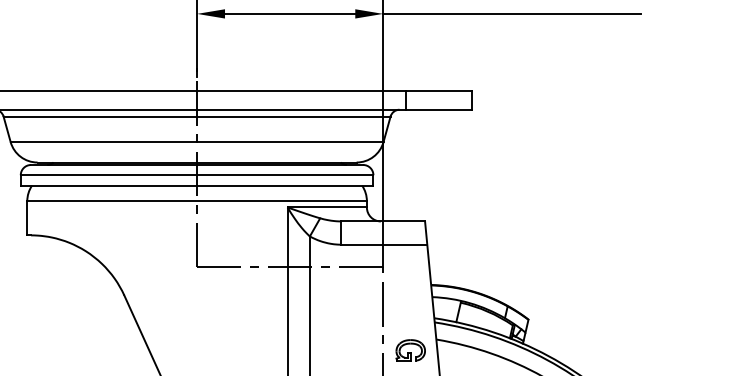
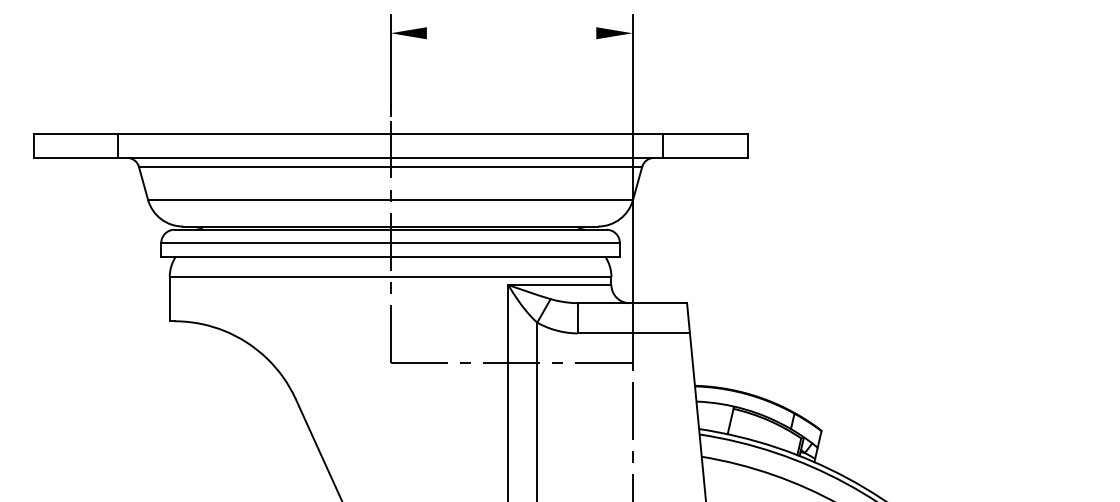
line: (290, 14) -> (511, 33), removed
line: (512, 14) -> (800, 33), removed
part: (410, 350) -> (668, 470), removed

